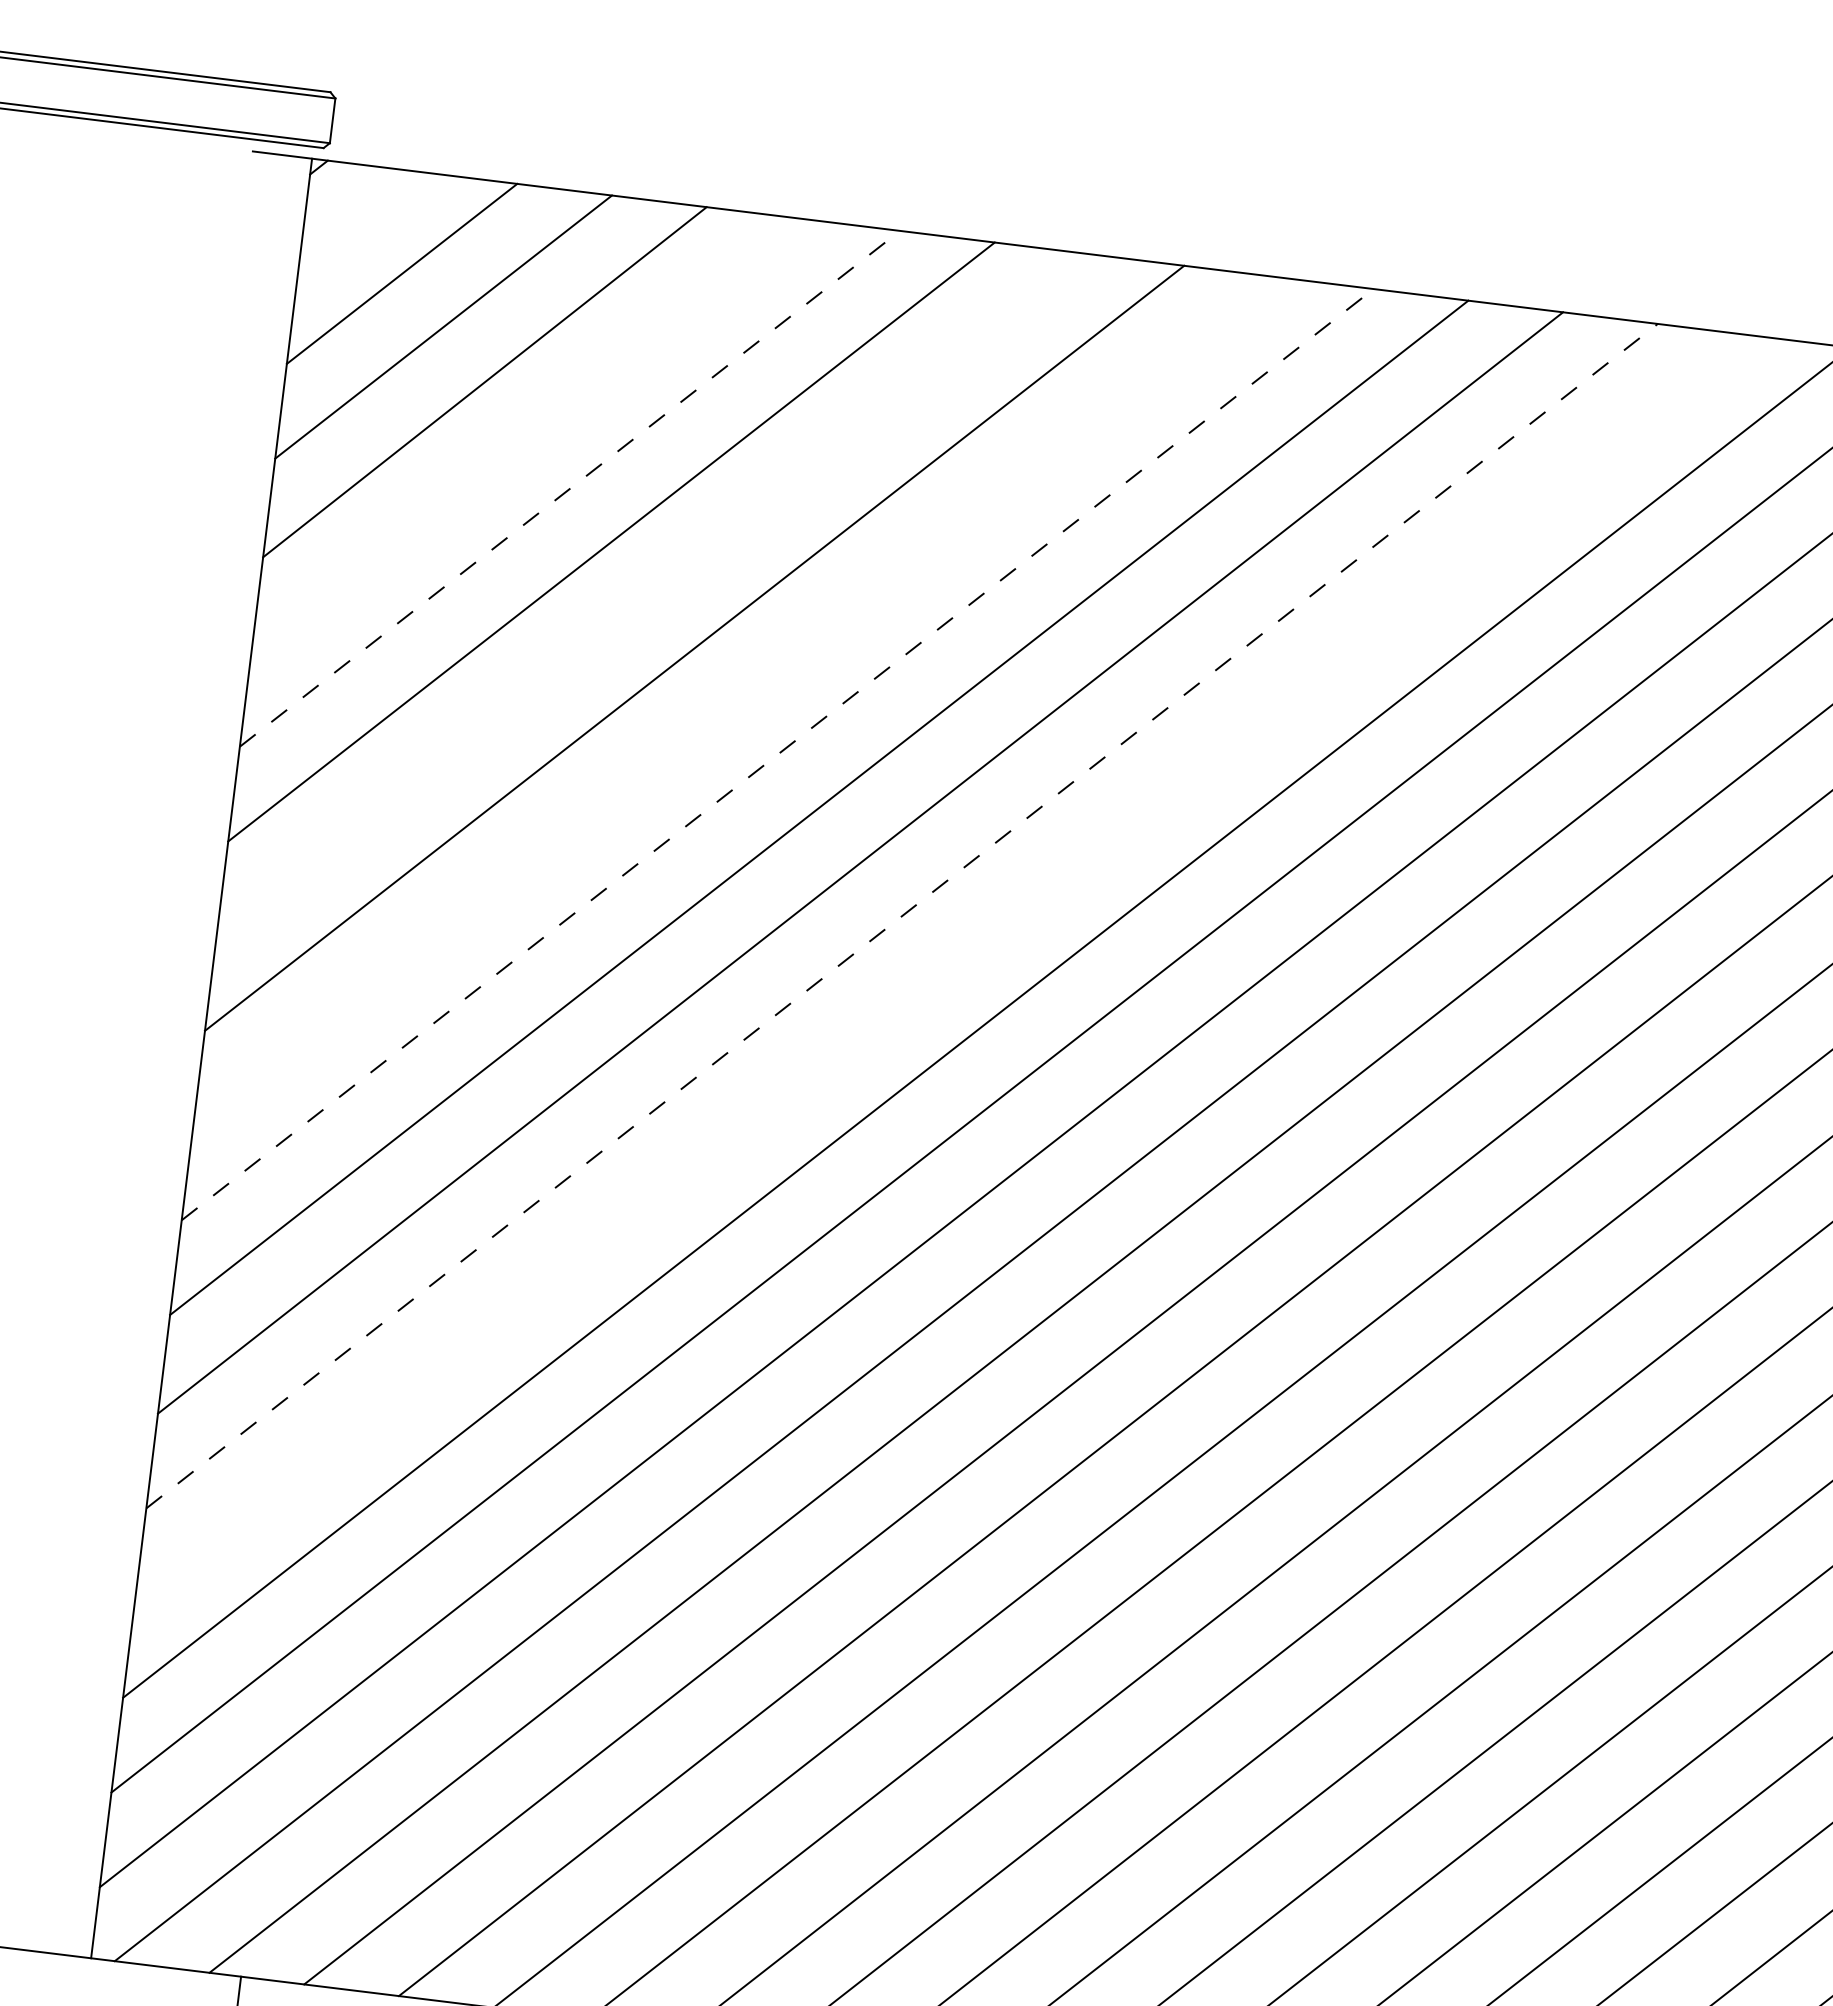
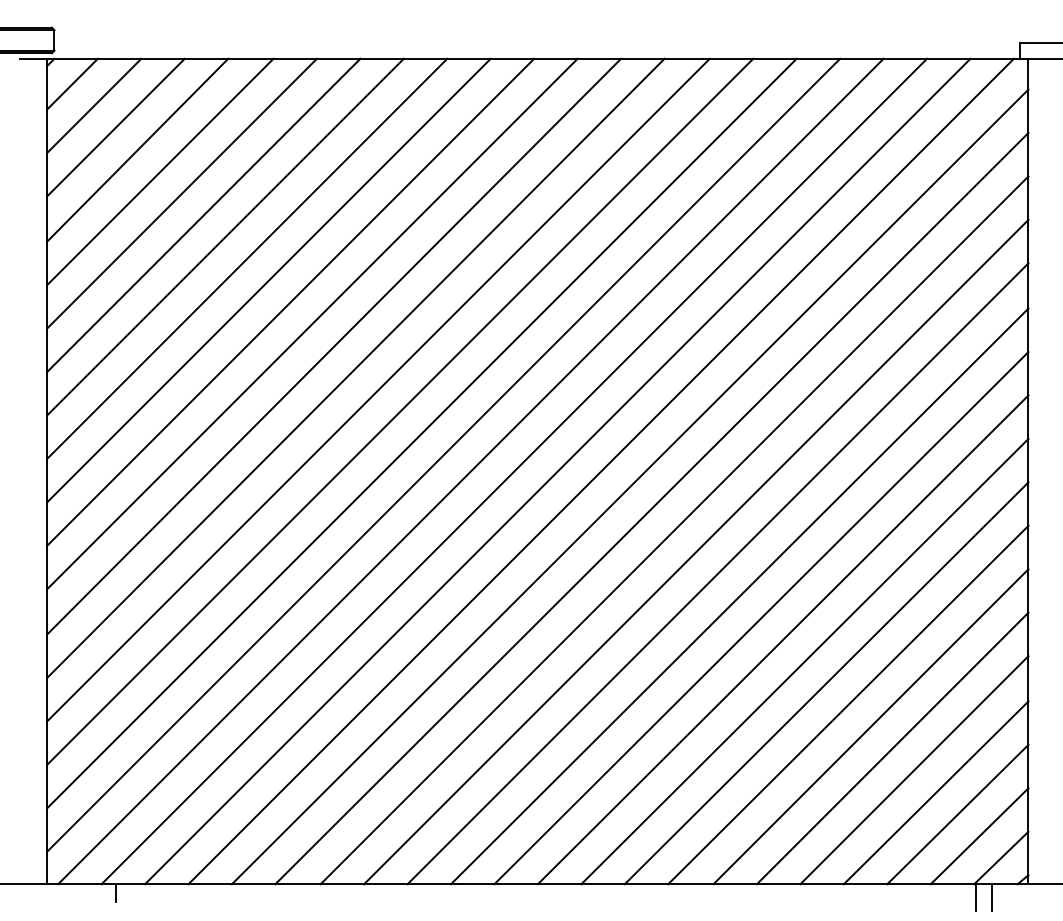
line: (360, 219) -> (72, 83), added
line: (528, 434) -> (160, 171), added
line: (570, 488) -> (182, 193), dashed -> solid
line: (653, 593) -> (225, 236), added
line: (734, 701) -> (268, 280), added
line: (779, 753) -> (291, 301), dashed -> solid
line: (903, 914) -> (356, 367), dashed -> solid
line: (945, 968) -> (378, 389), added

